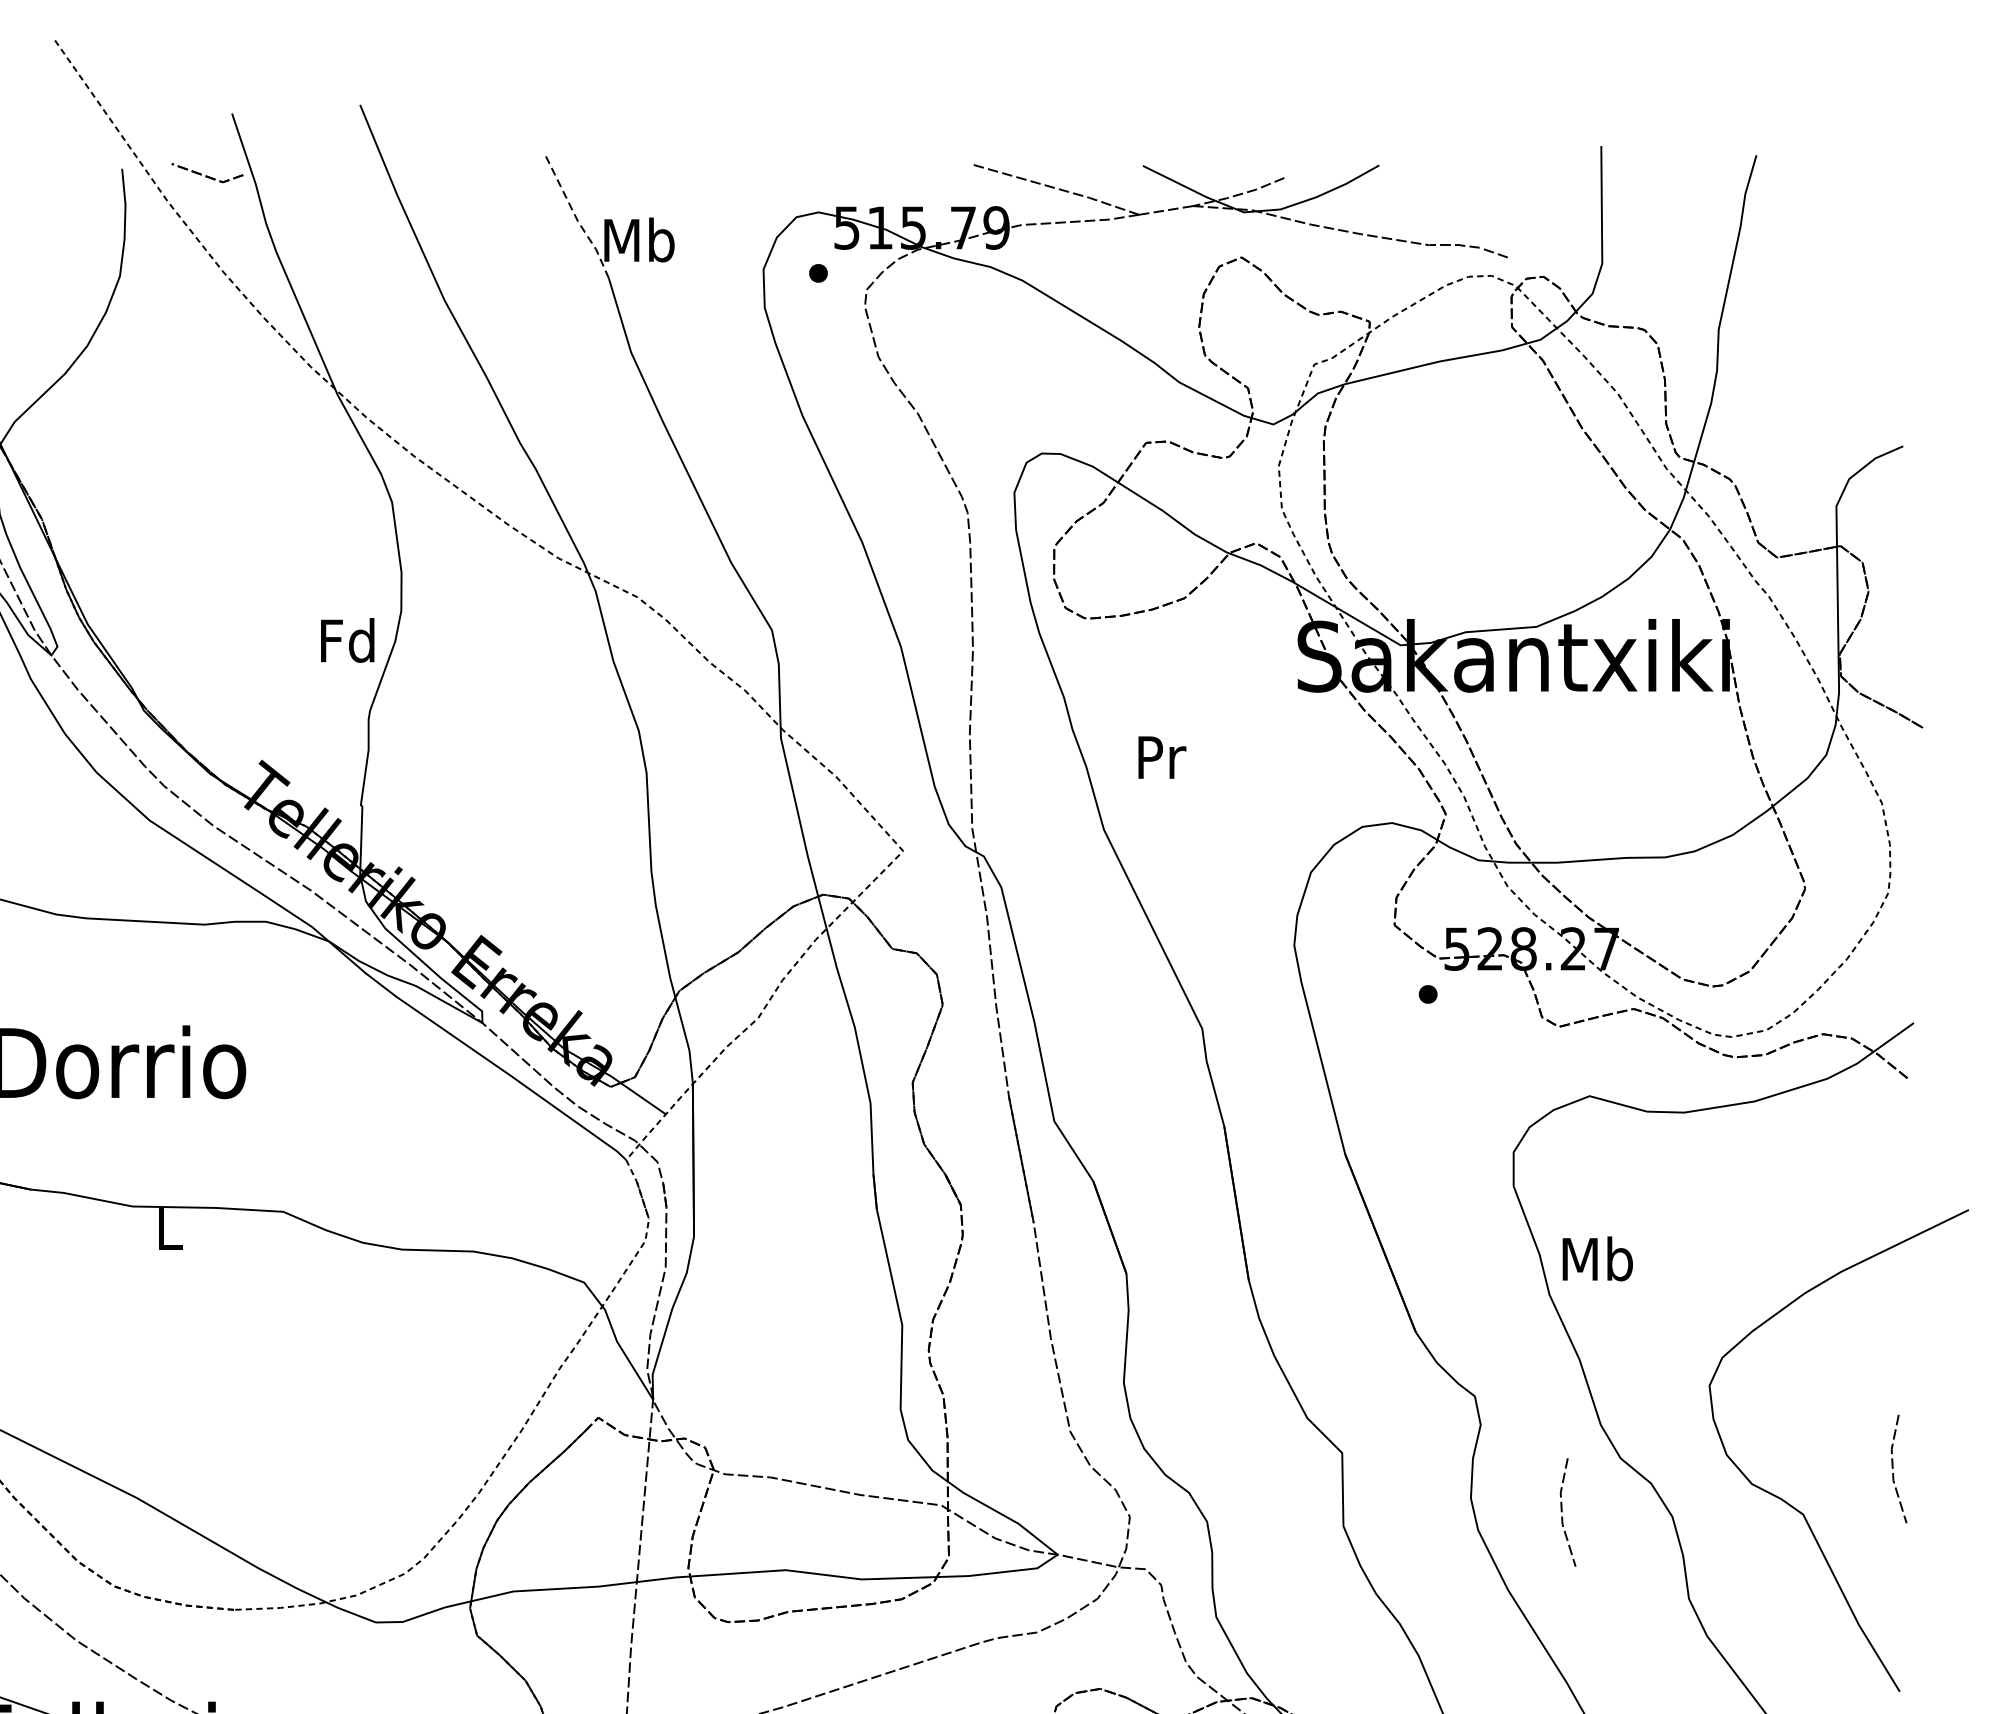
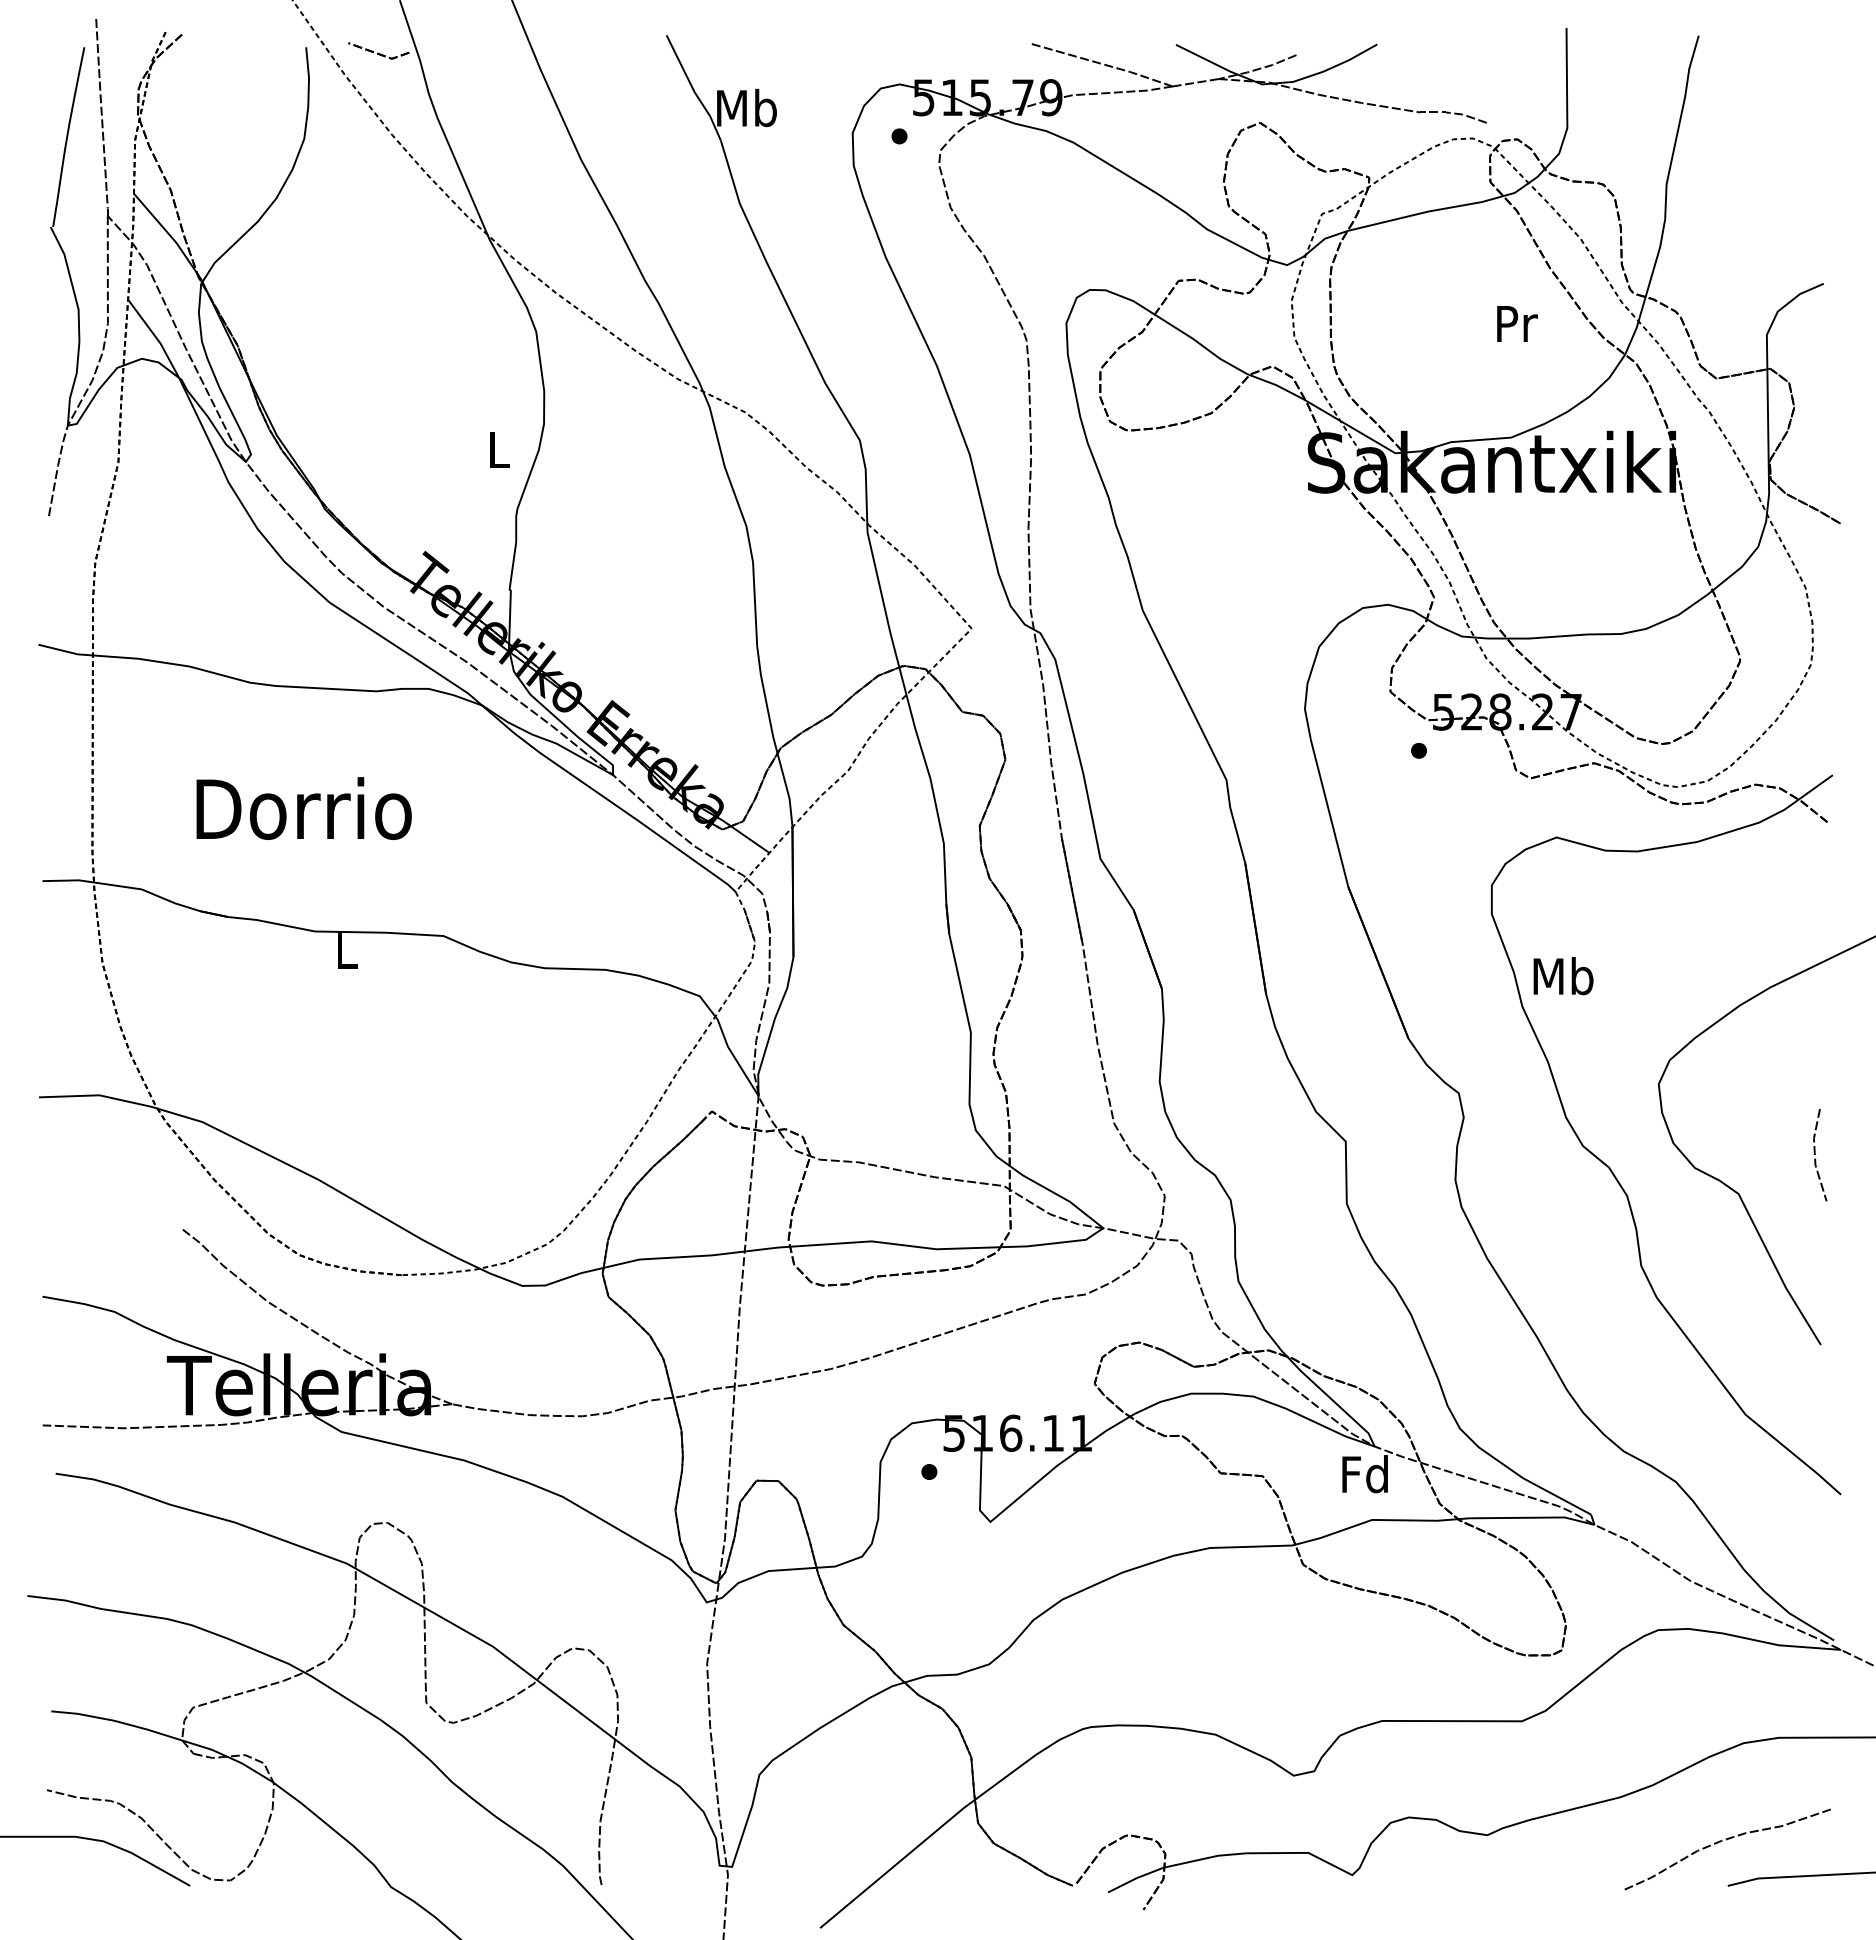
line: (576, 218) -> (693, 89), dashed -> solid
text: (347, 640) -> (498, 449), Fd -> L
text: (1162, 757) -> (1517, 323), moved
line: (1562, 1511) -> (1533, 1191), removed

